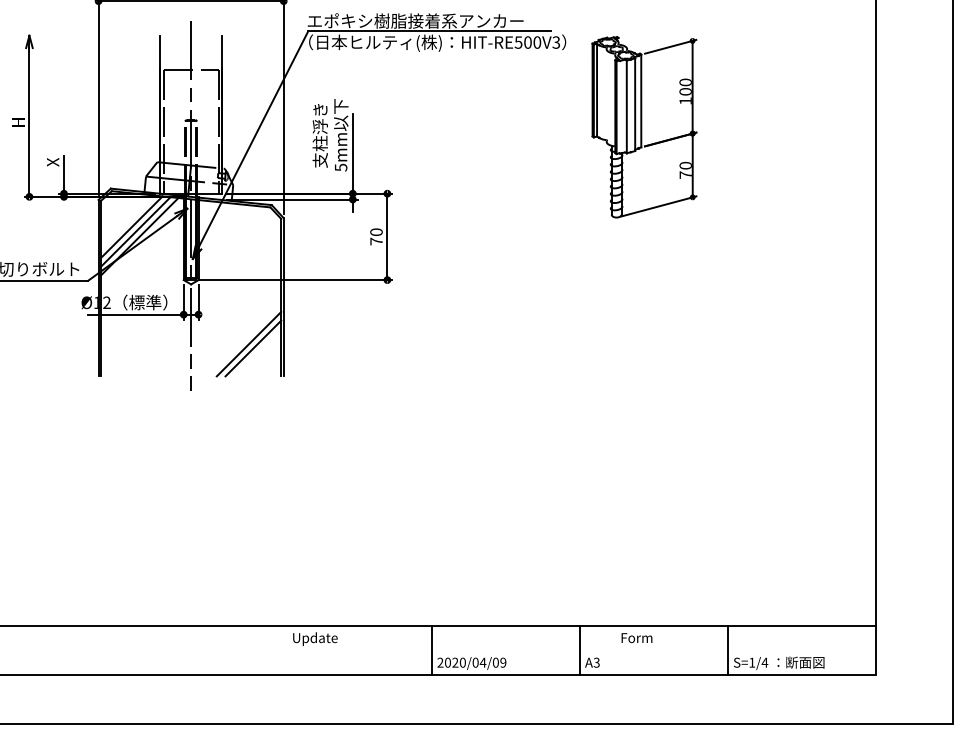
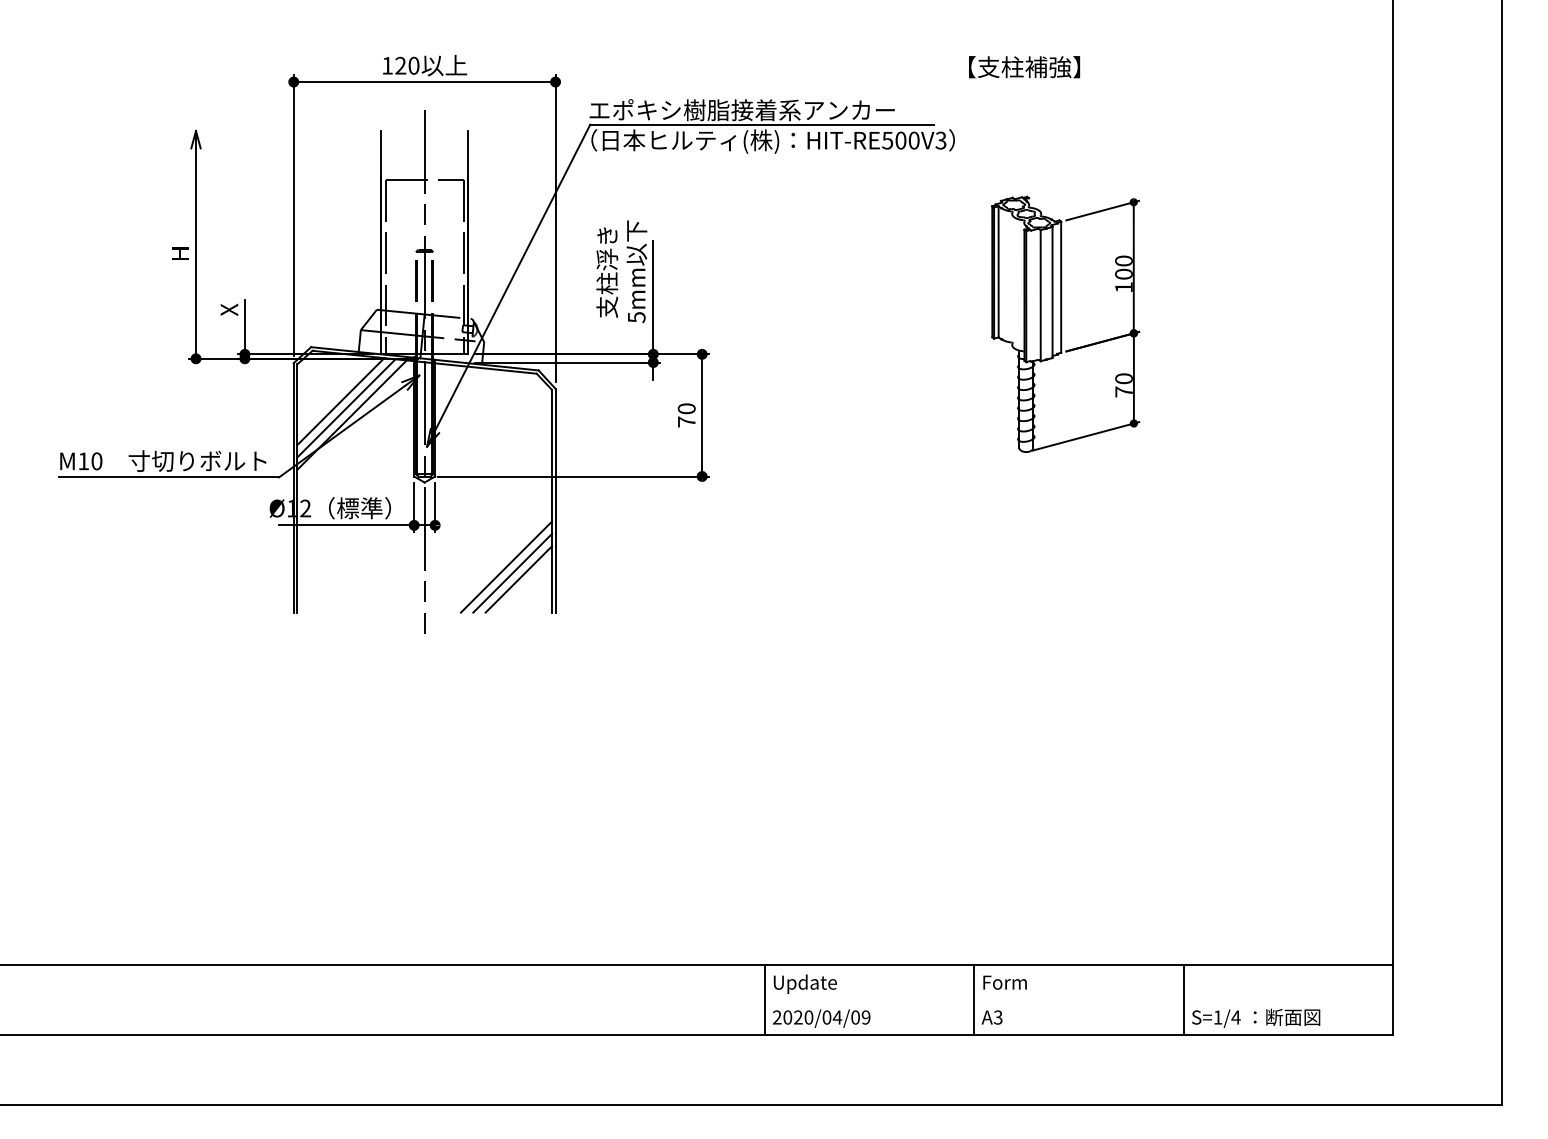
part: (644, 126) -> (1065, 323), moved
line: (257, 352) -> (518, 579), added
text: (636, 637) -> (1004, 982), moved
text: (314, 638) -> (804, 983), moved

